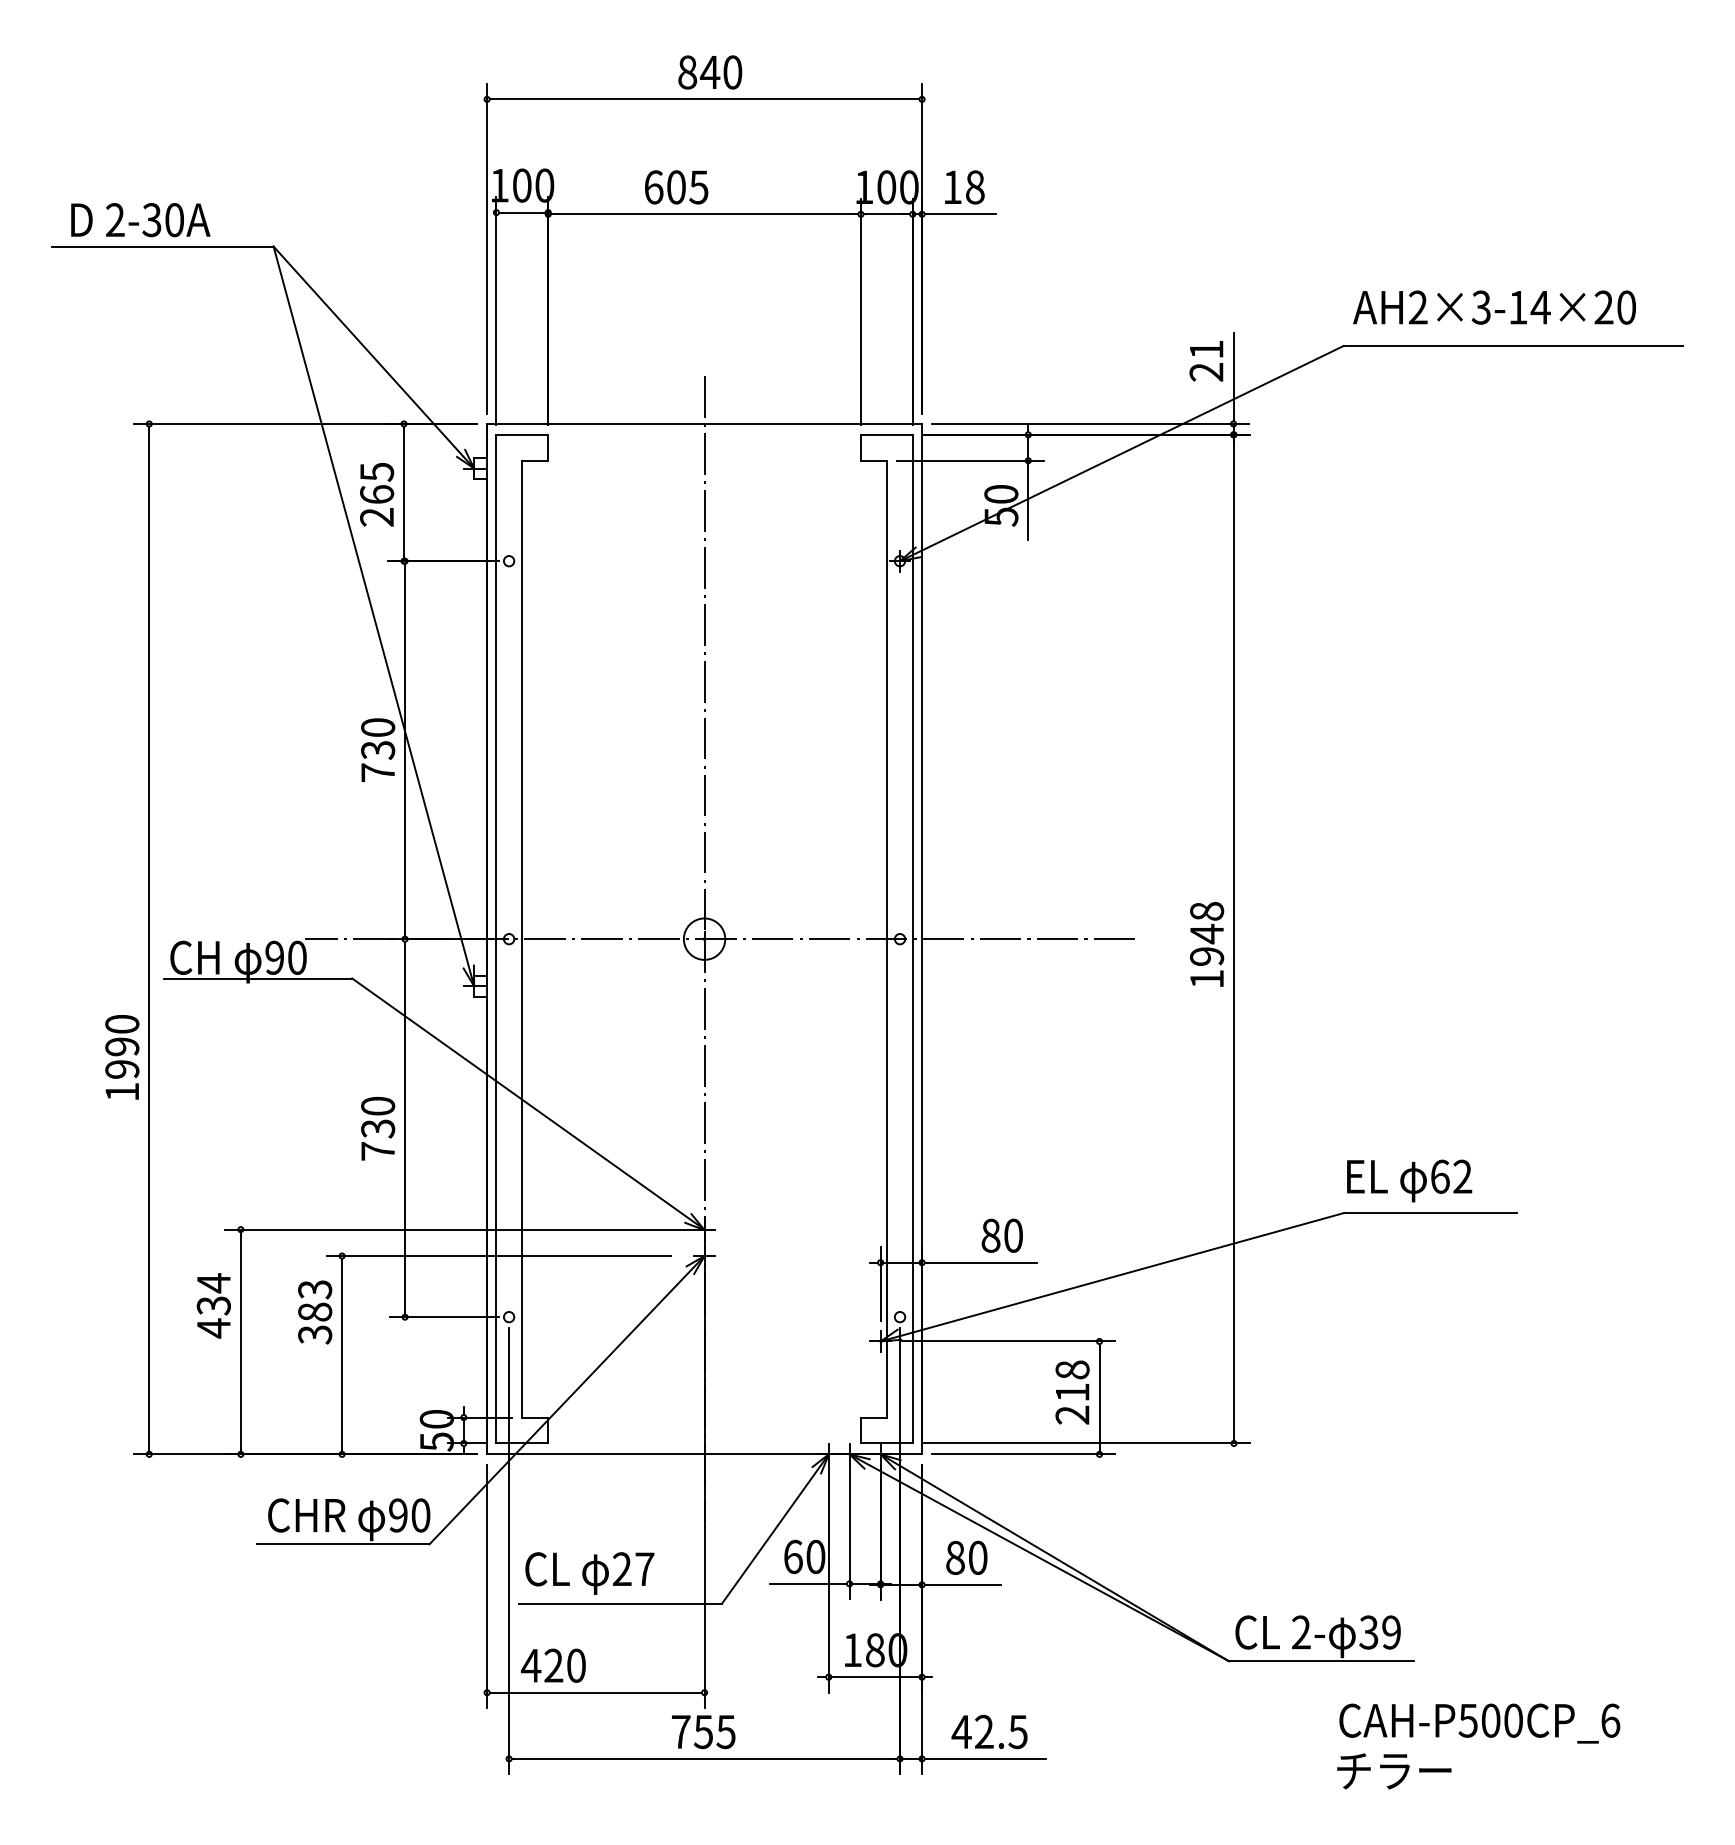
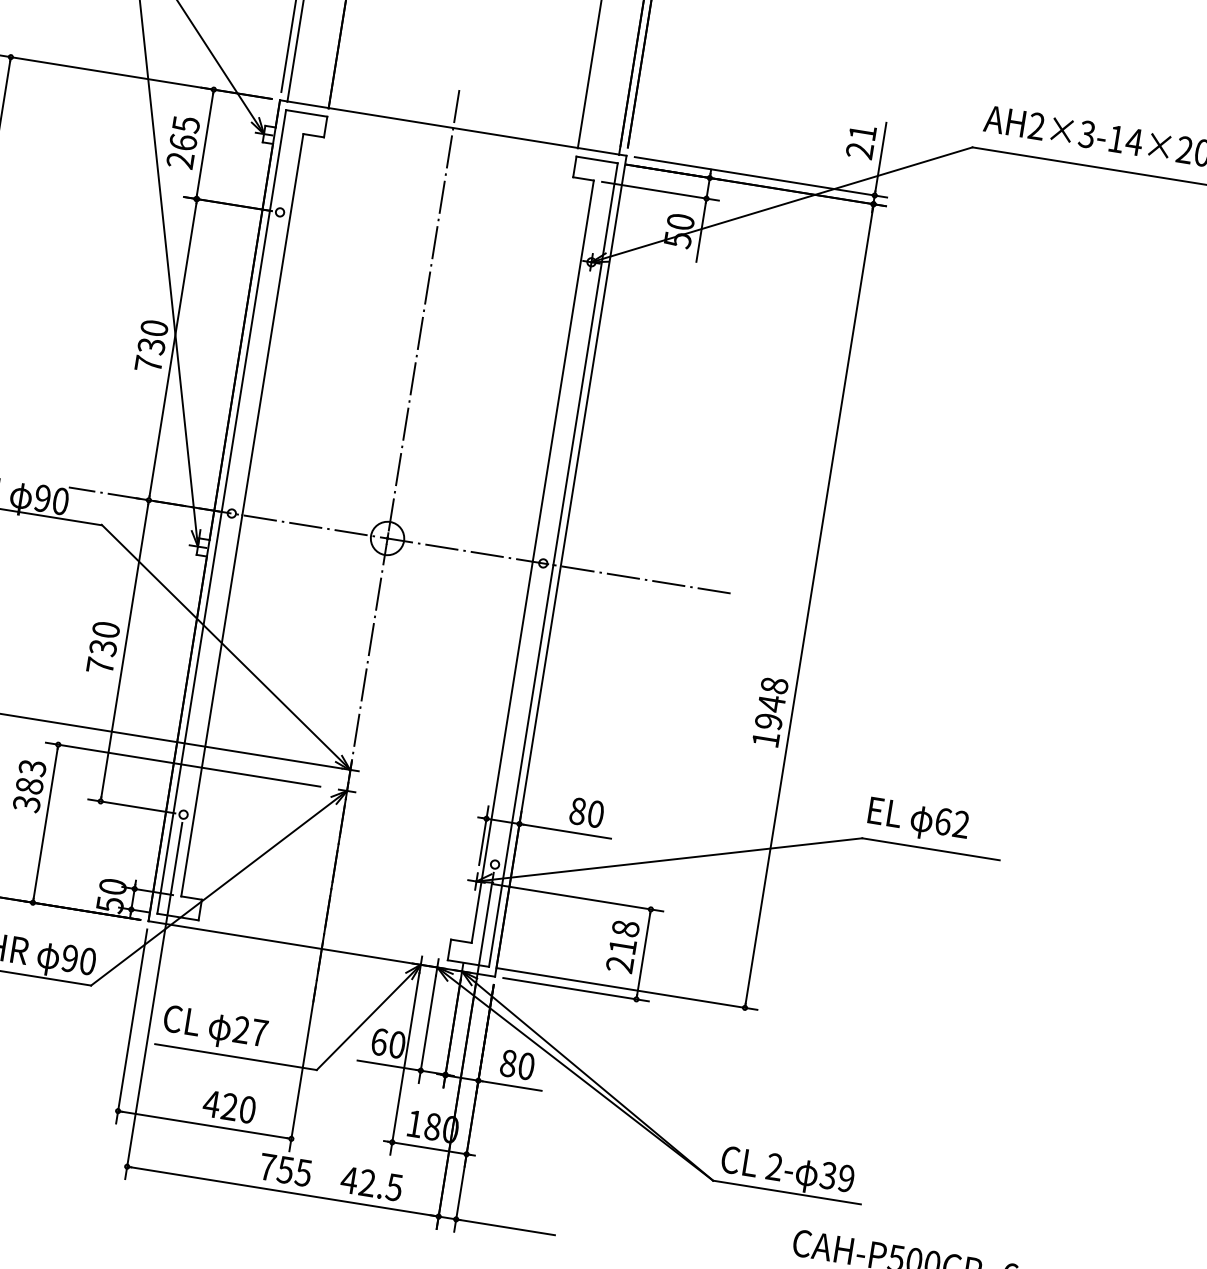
text: (1207, 944) -> (770, 712), moved
text: (553, 1665) -> (229, 1106), moved
text: (989, 1731) -> (371, 1183), moved

